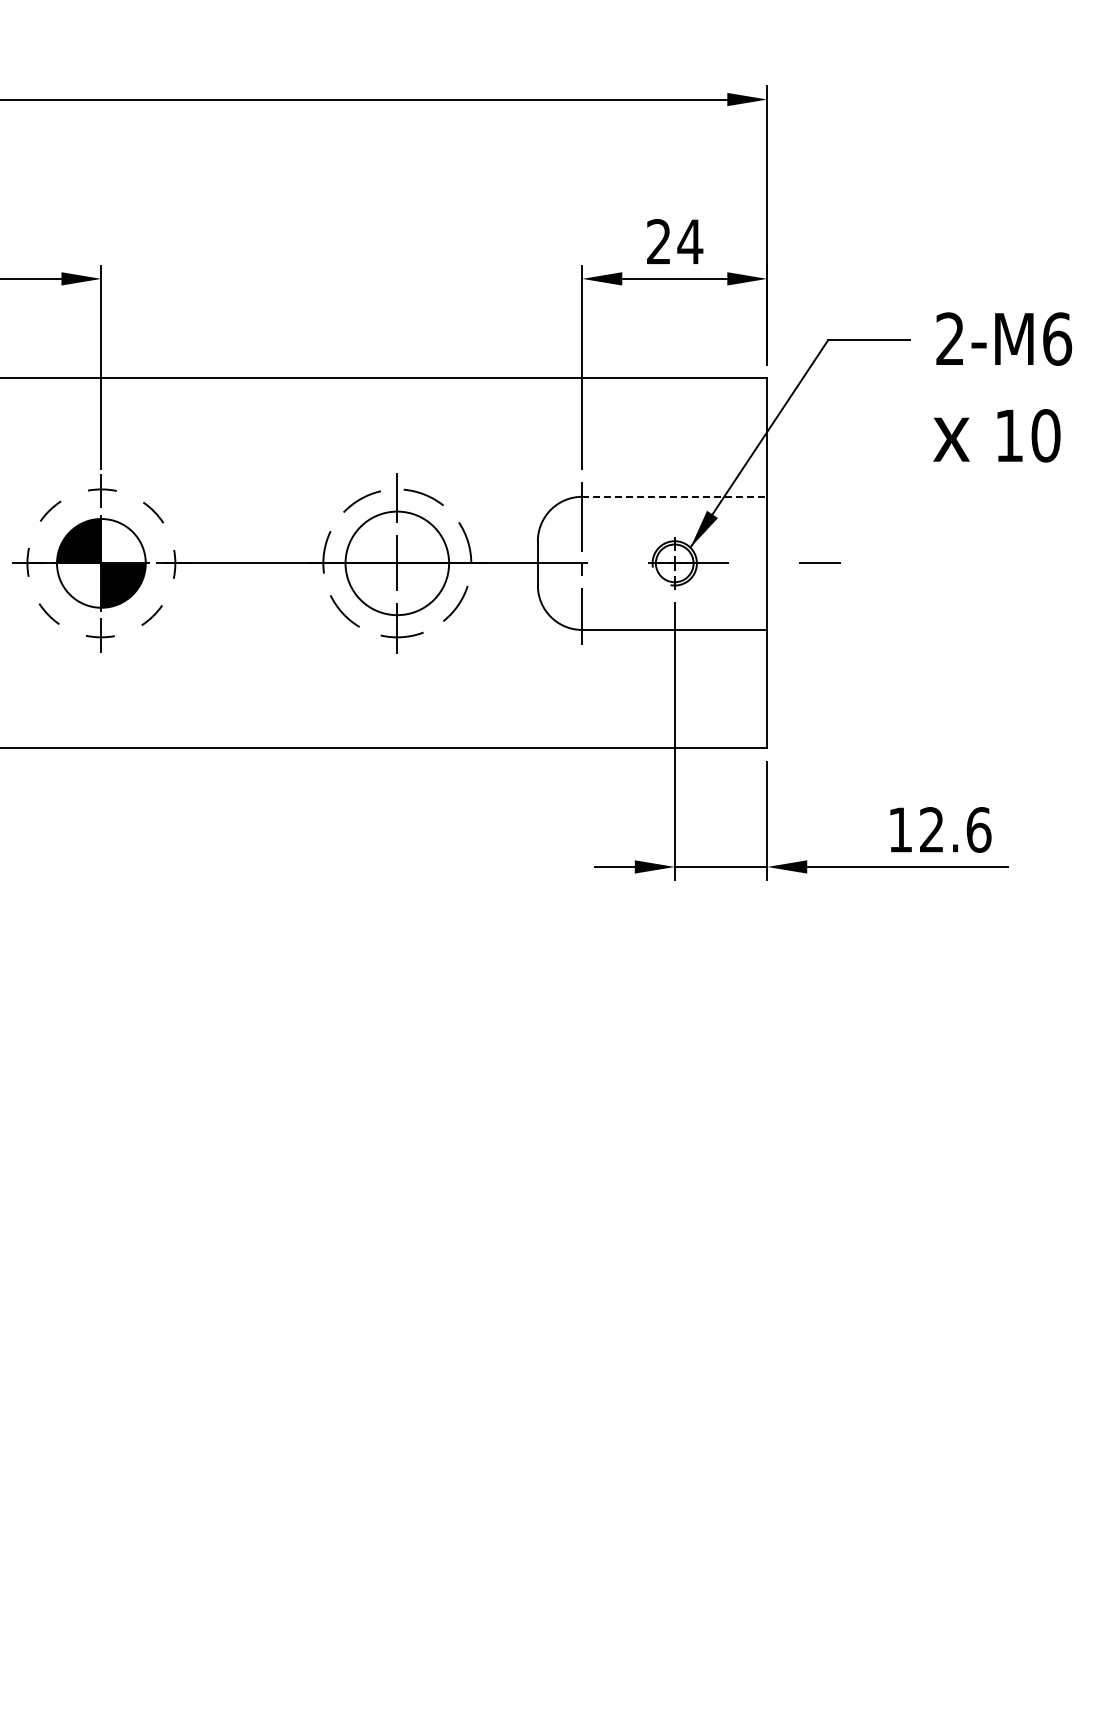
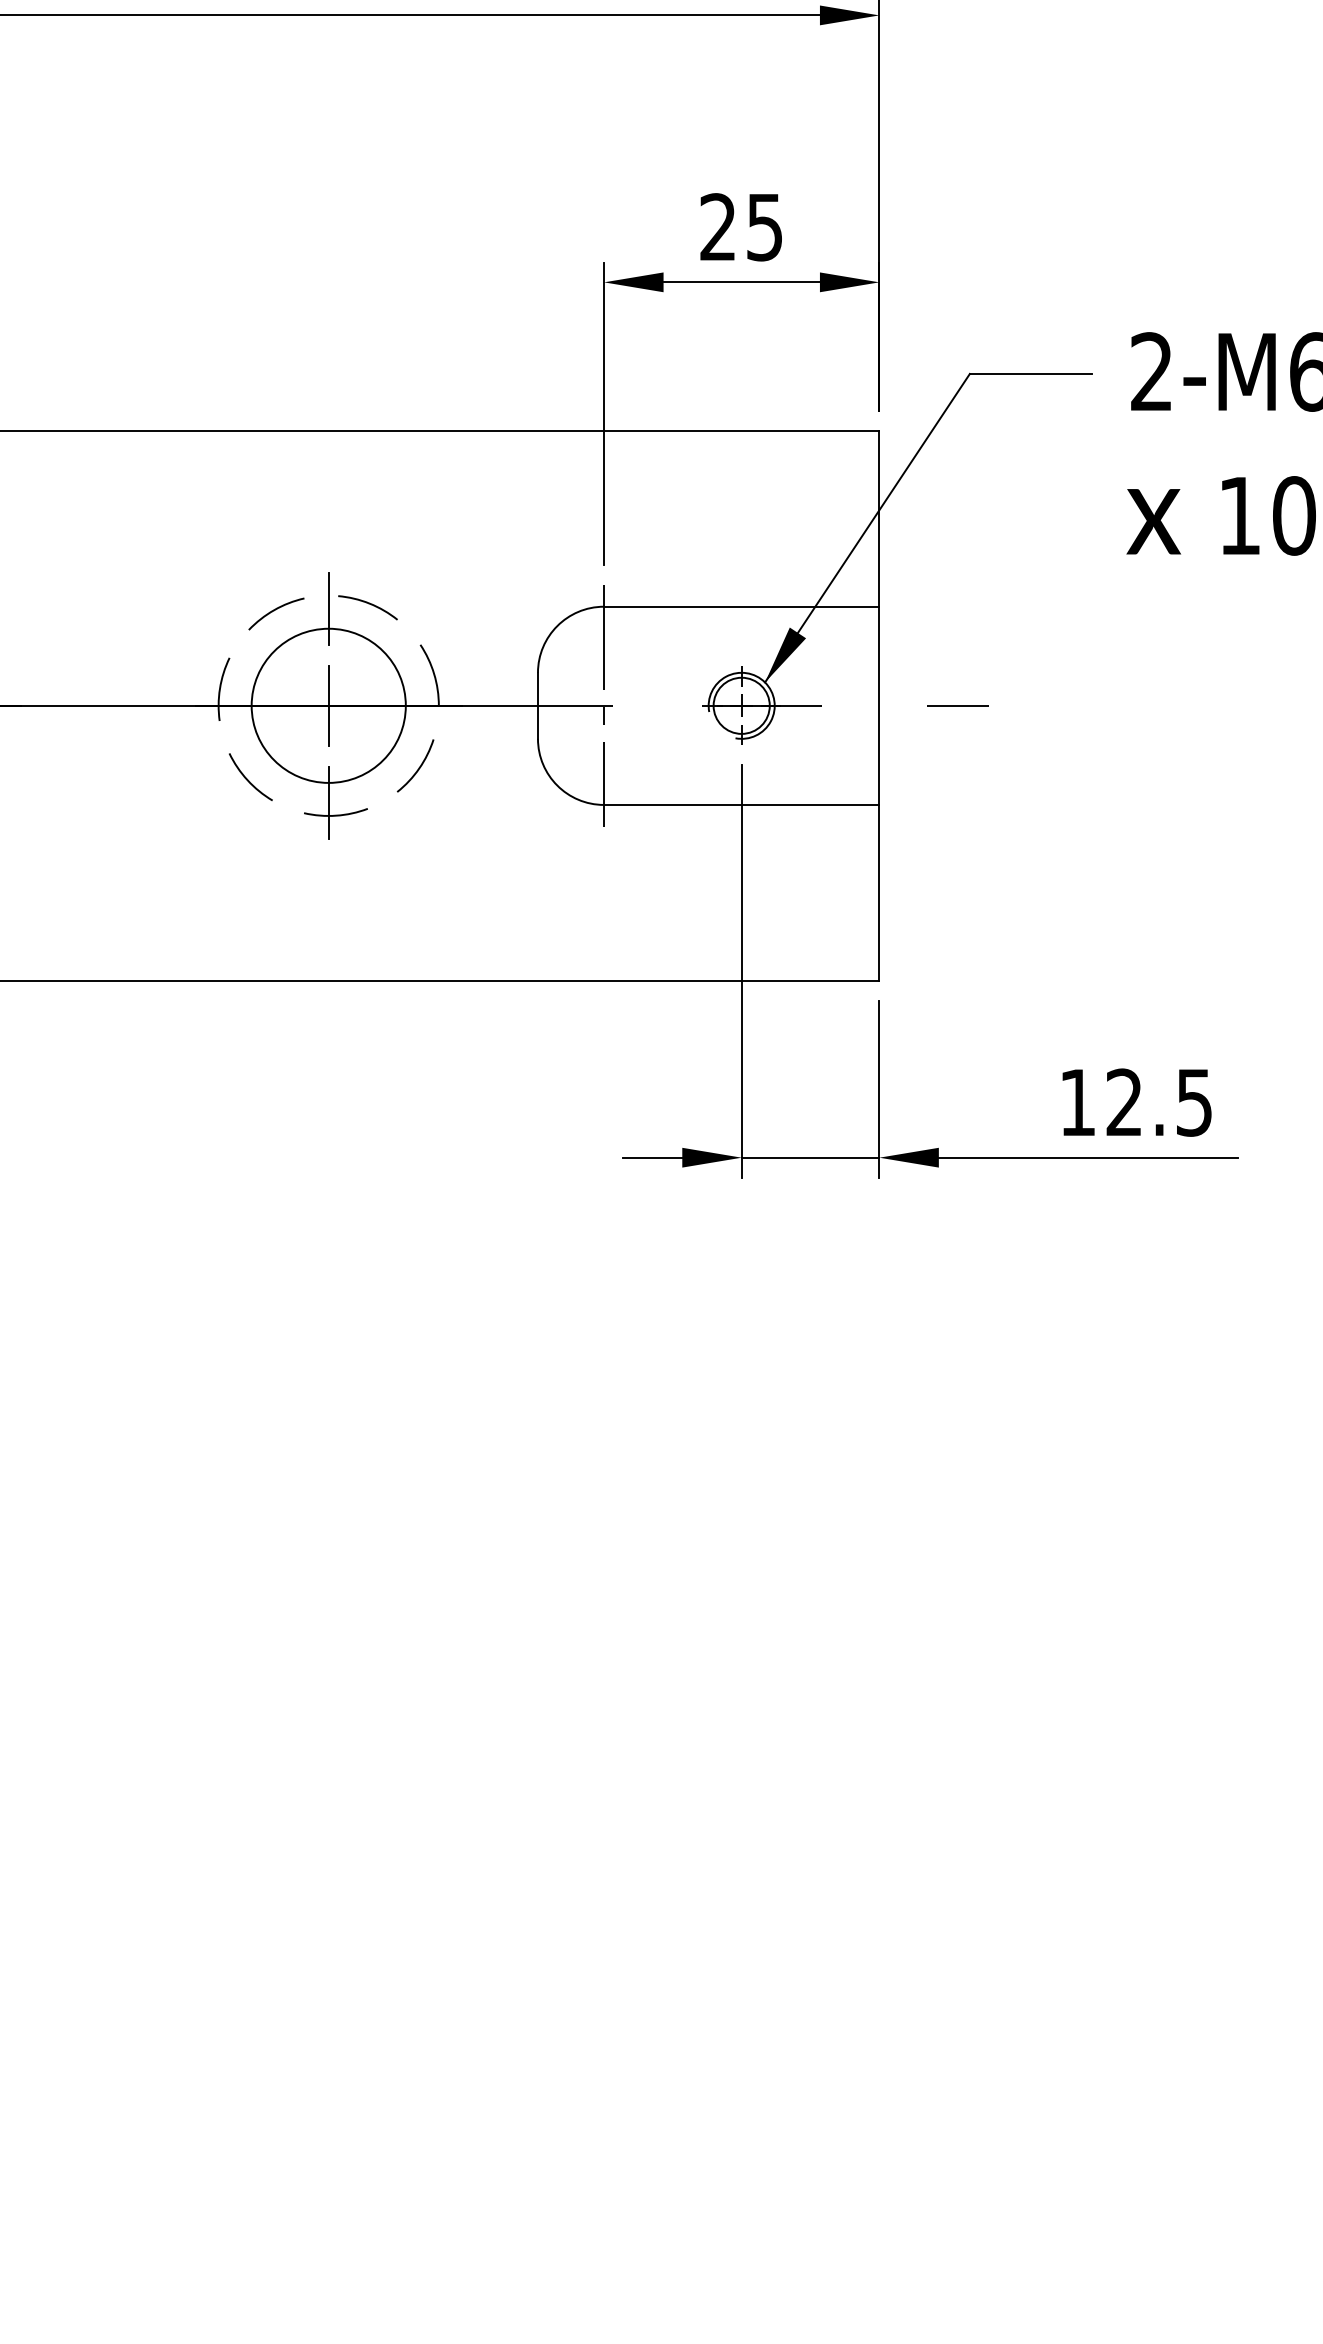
text: (690, 241) -> (765, 226), 24 -> 25
line: (675, 496) -> (742, 606), dashed -> solid
text: (978, 829) -> (1193, 1101), 12.6 -> 12.5

